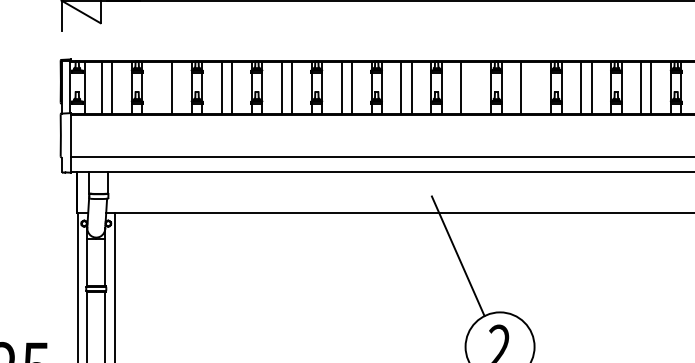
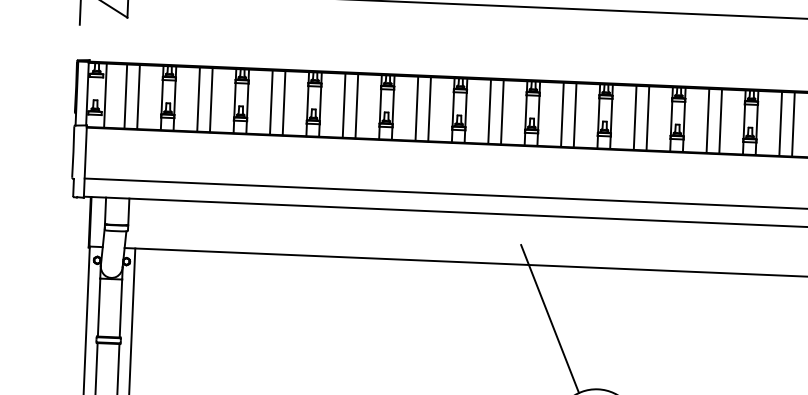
line: (161, 87) -> (198, 98), added
line: (471, 87) -> (574, 114), added
line: (531, 87) -> (647, 117), added

